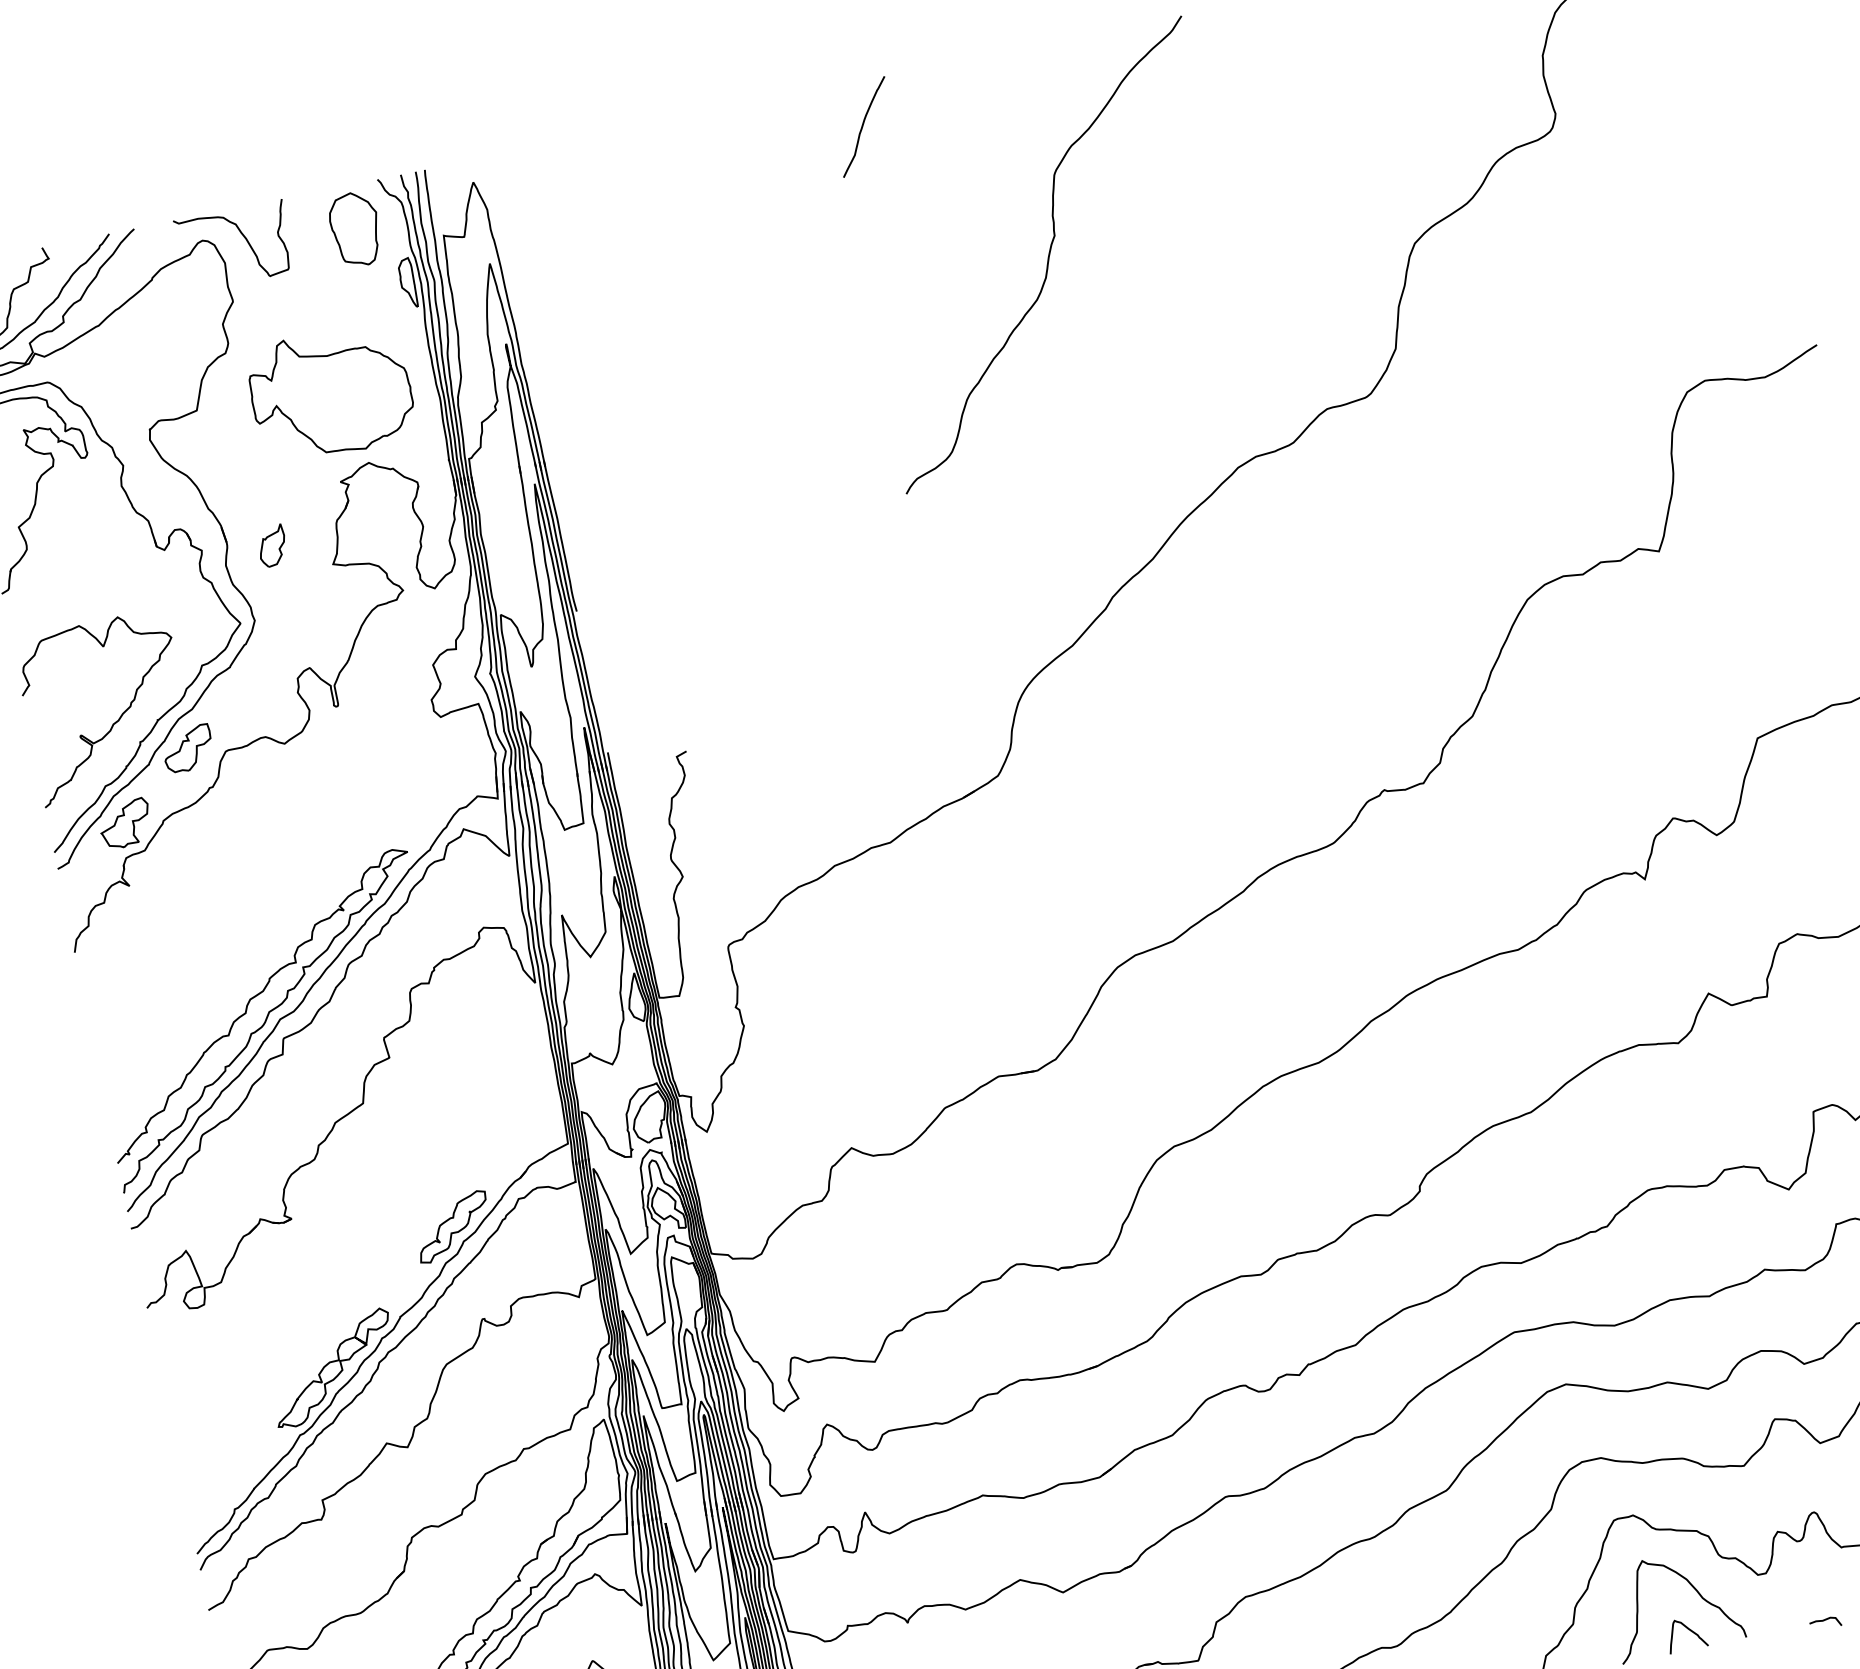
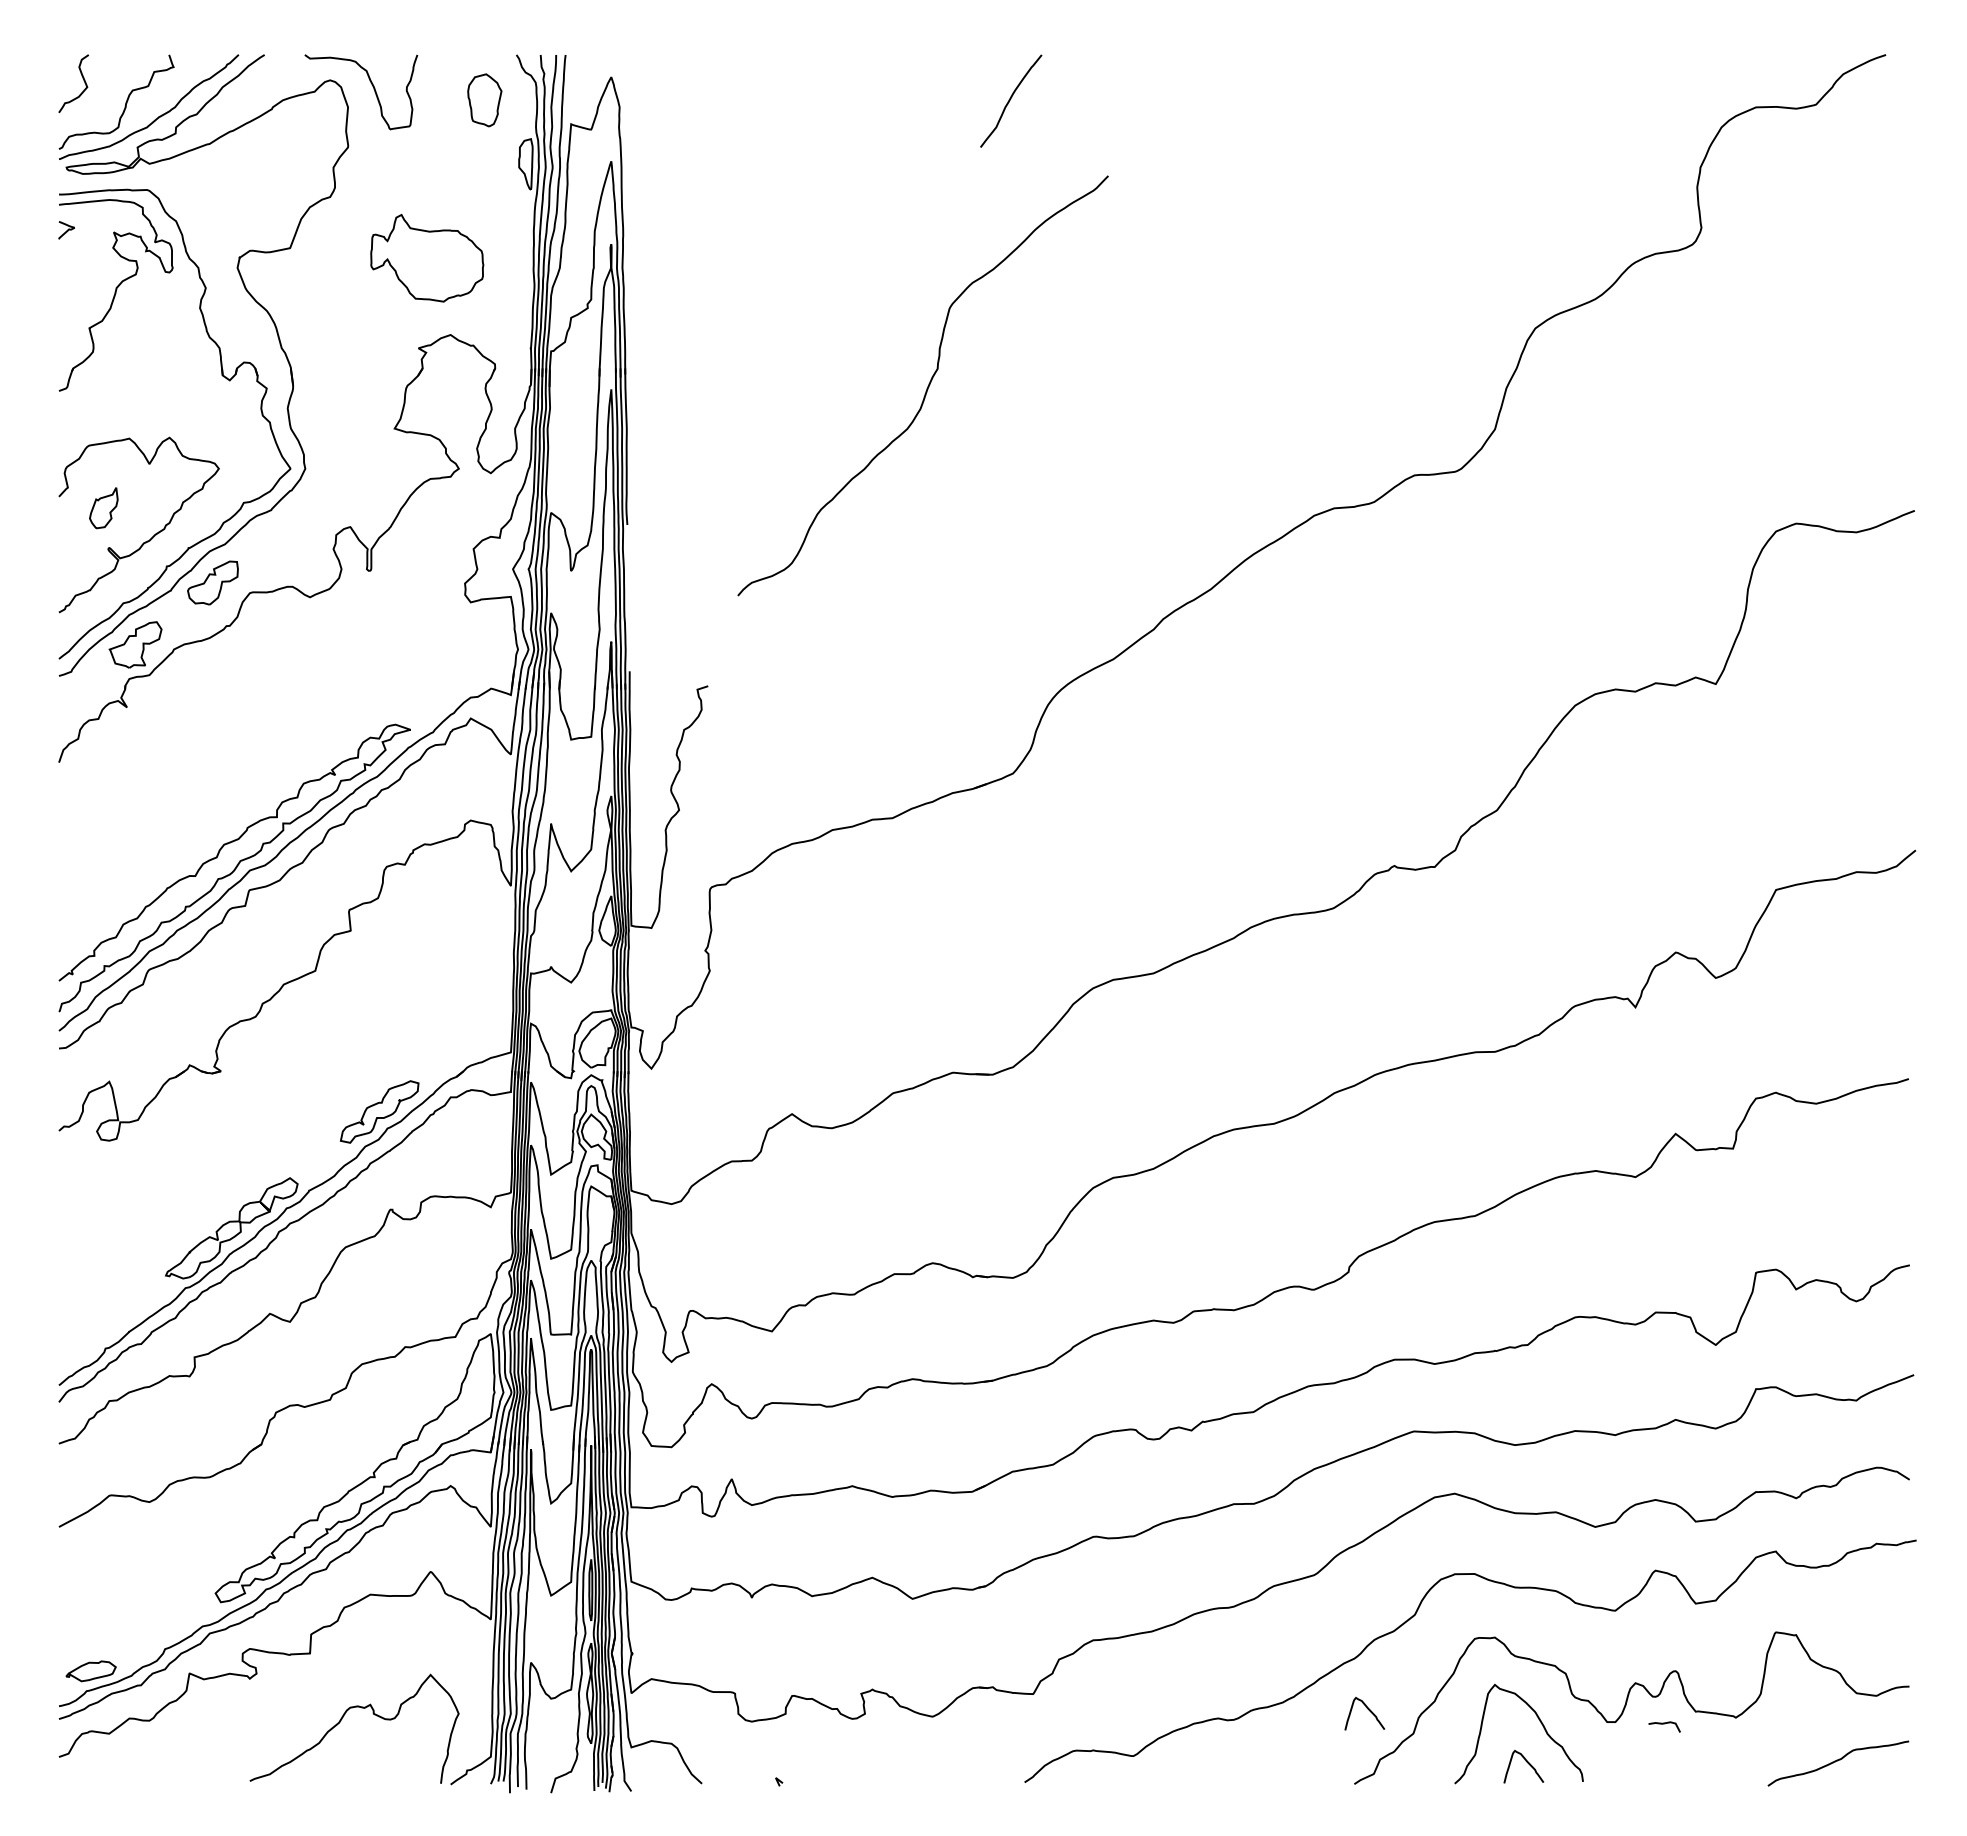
part: (355, 229) -> (484, 100), size x0.7
curve: (1047, 256) -> (926, 388), moved
part: (331, 393) -> (427, 258), size x0.7
part: (272, 546) -> (103, 508), moved
curve: (1524, 1609) -> (1367, 1709), added
curve: (1824, 1621) -> (1664, 1724), moved

